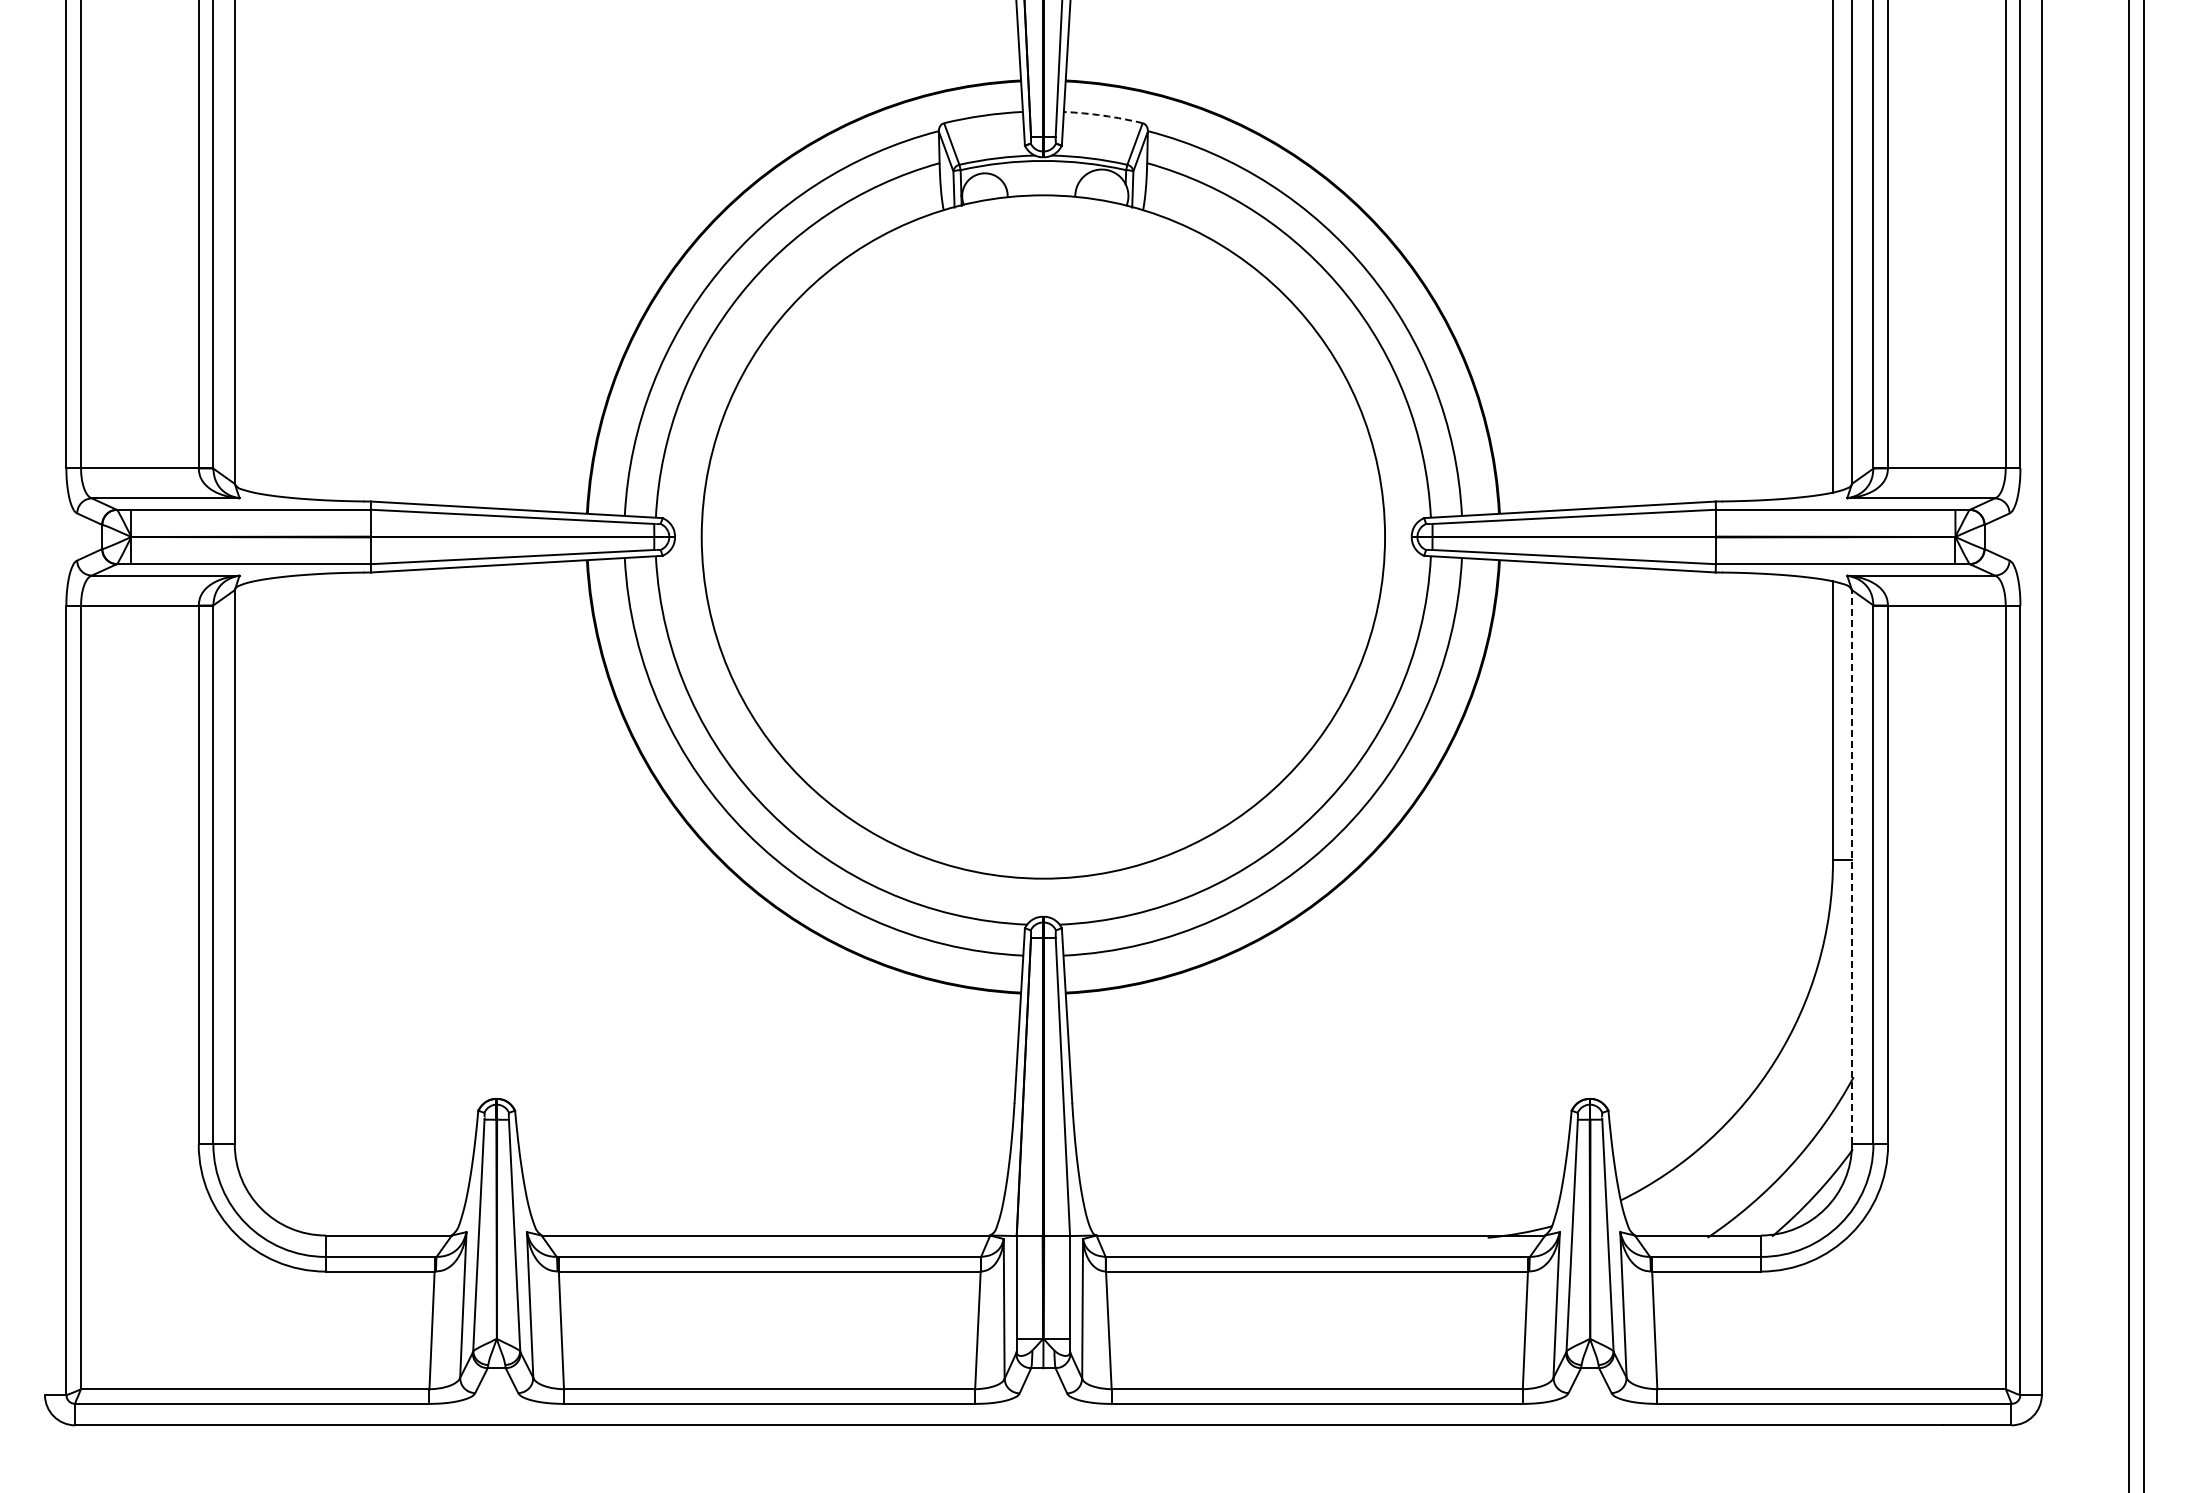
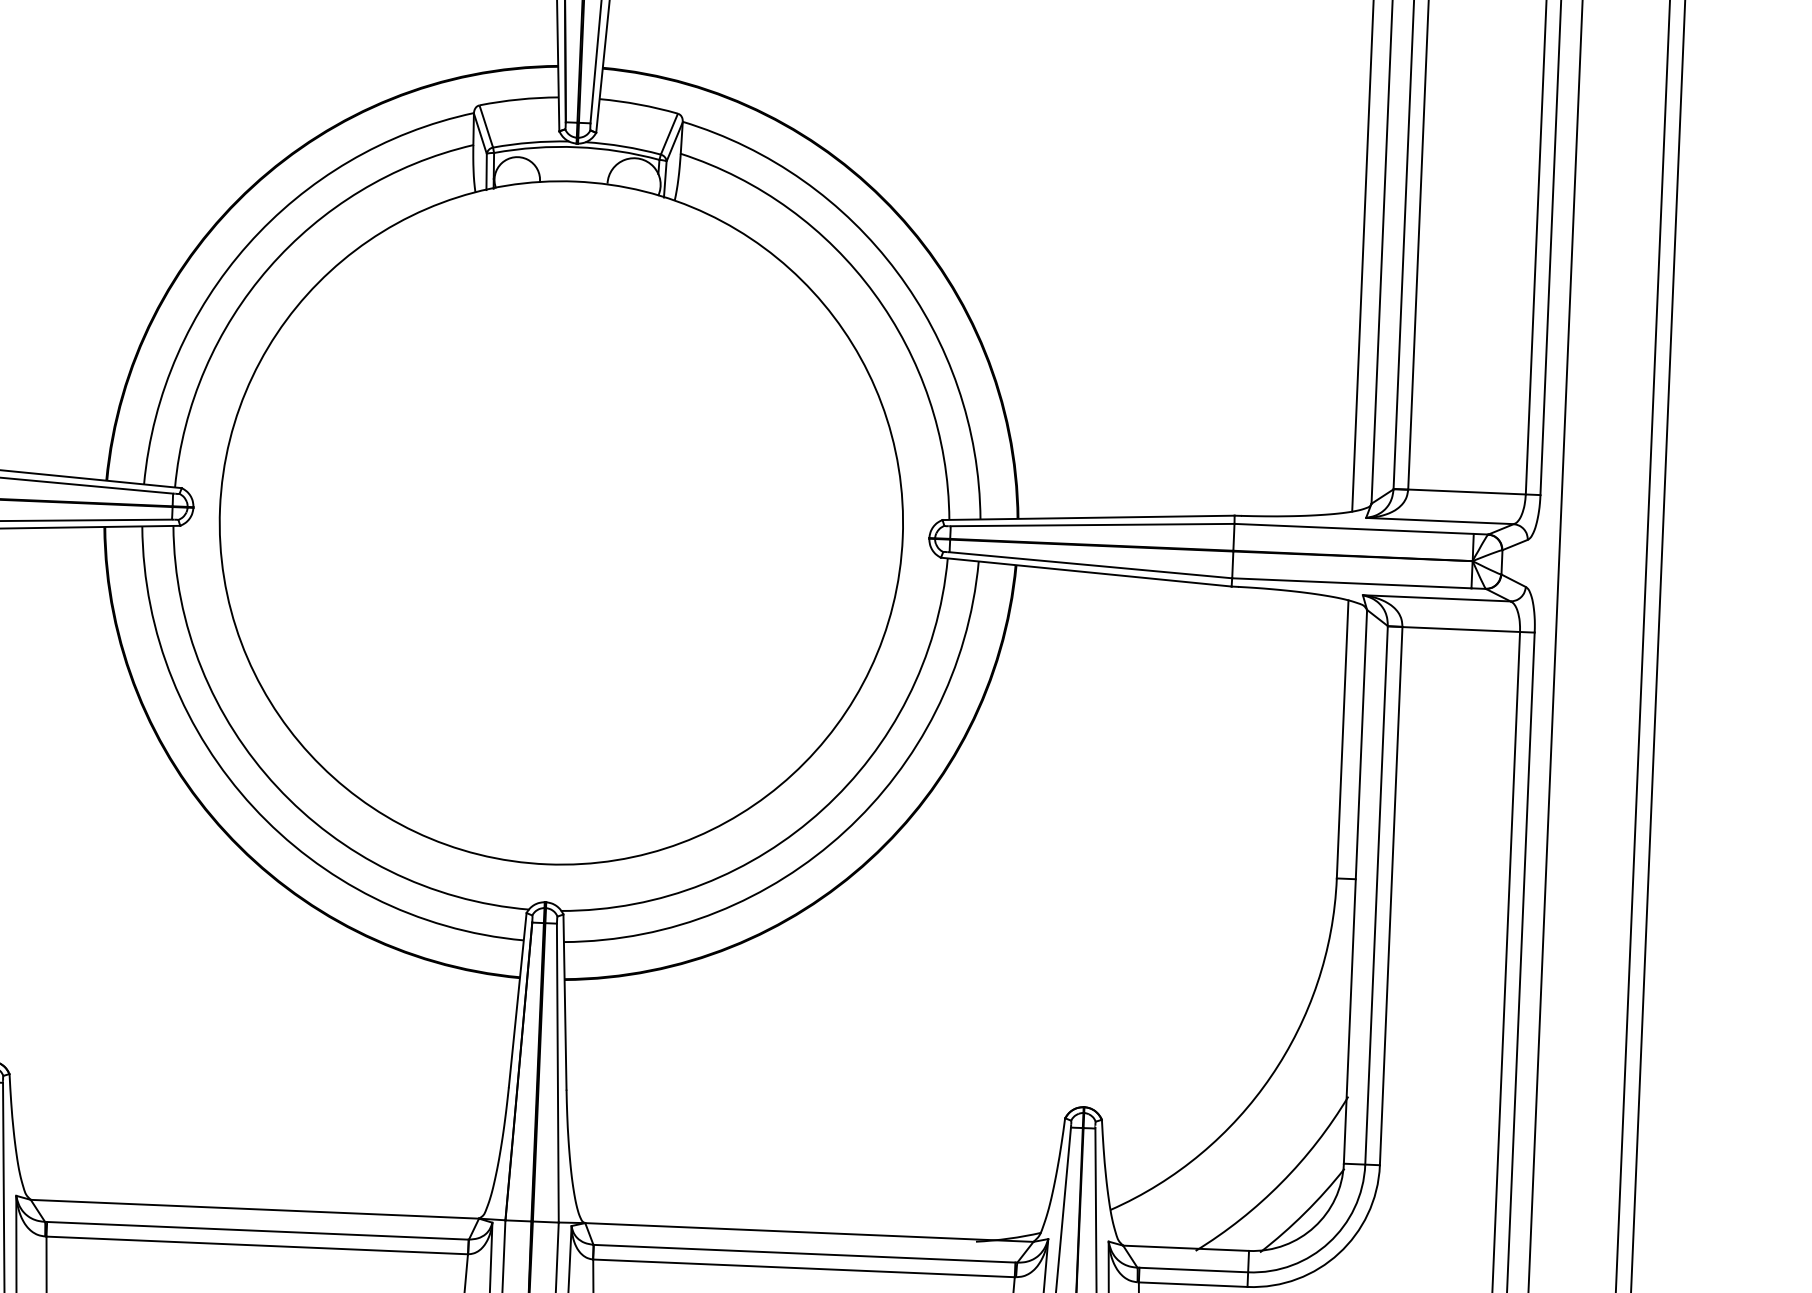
arc: (1103, 115) -> (639, 104), dashed -> solid
line: (1852, 866) -> (1355, 886), dashed -> solid

